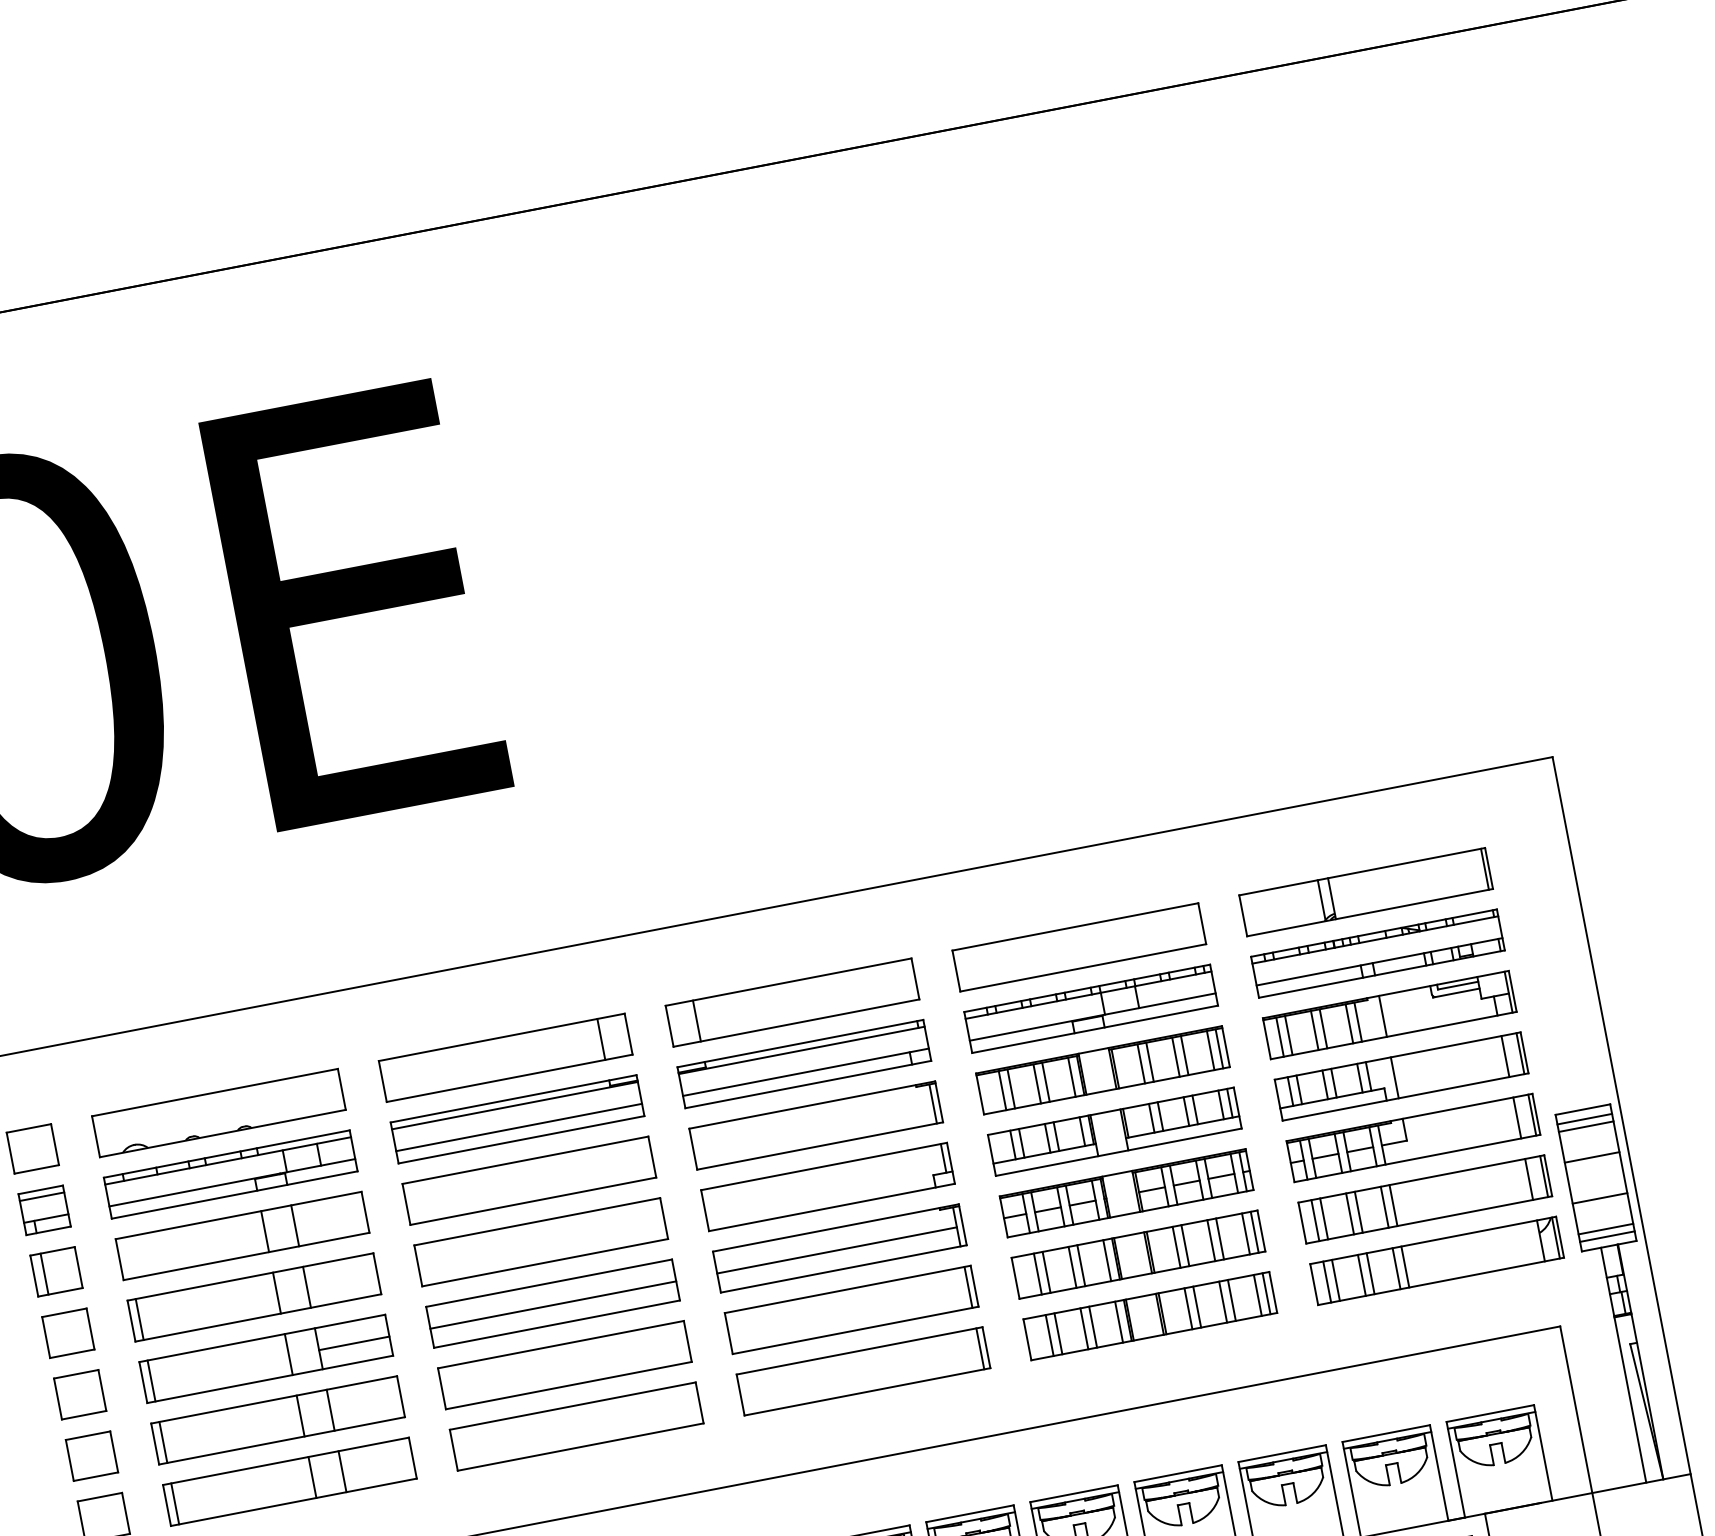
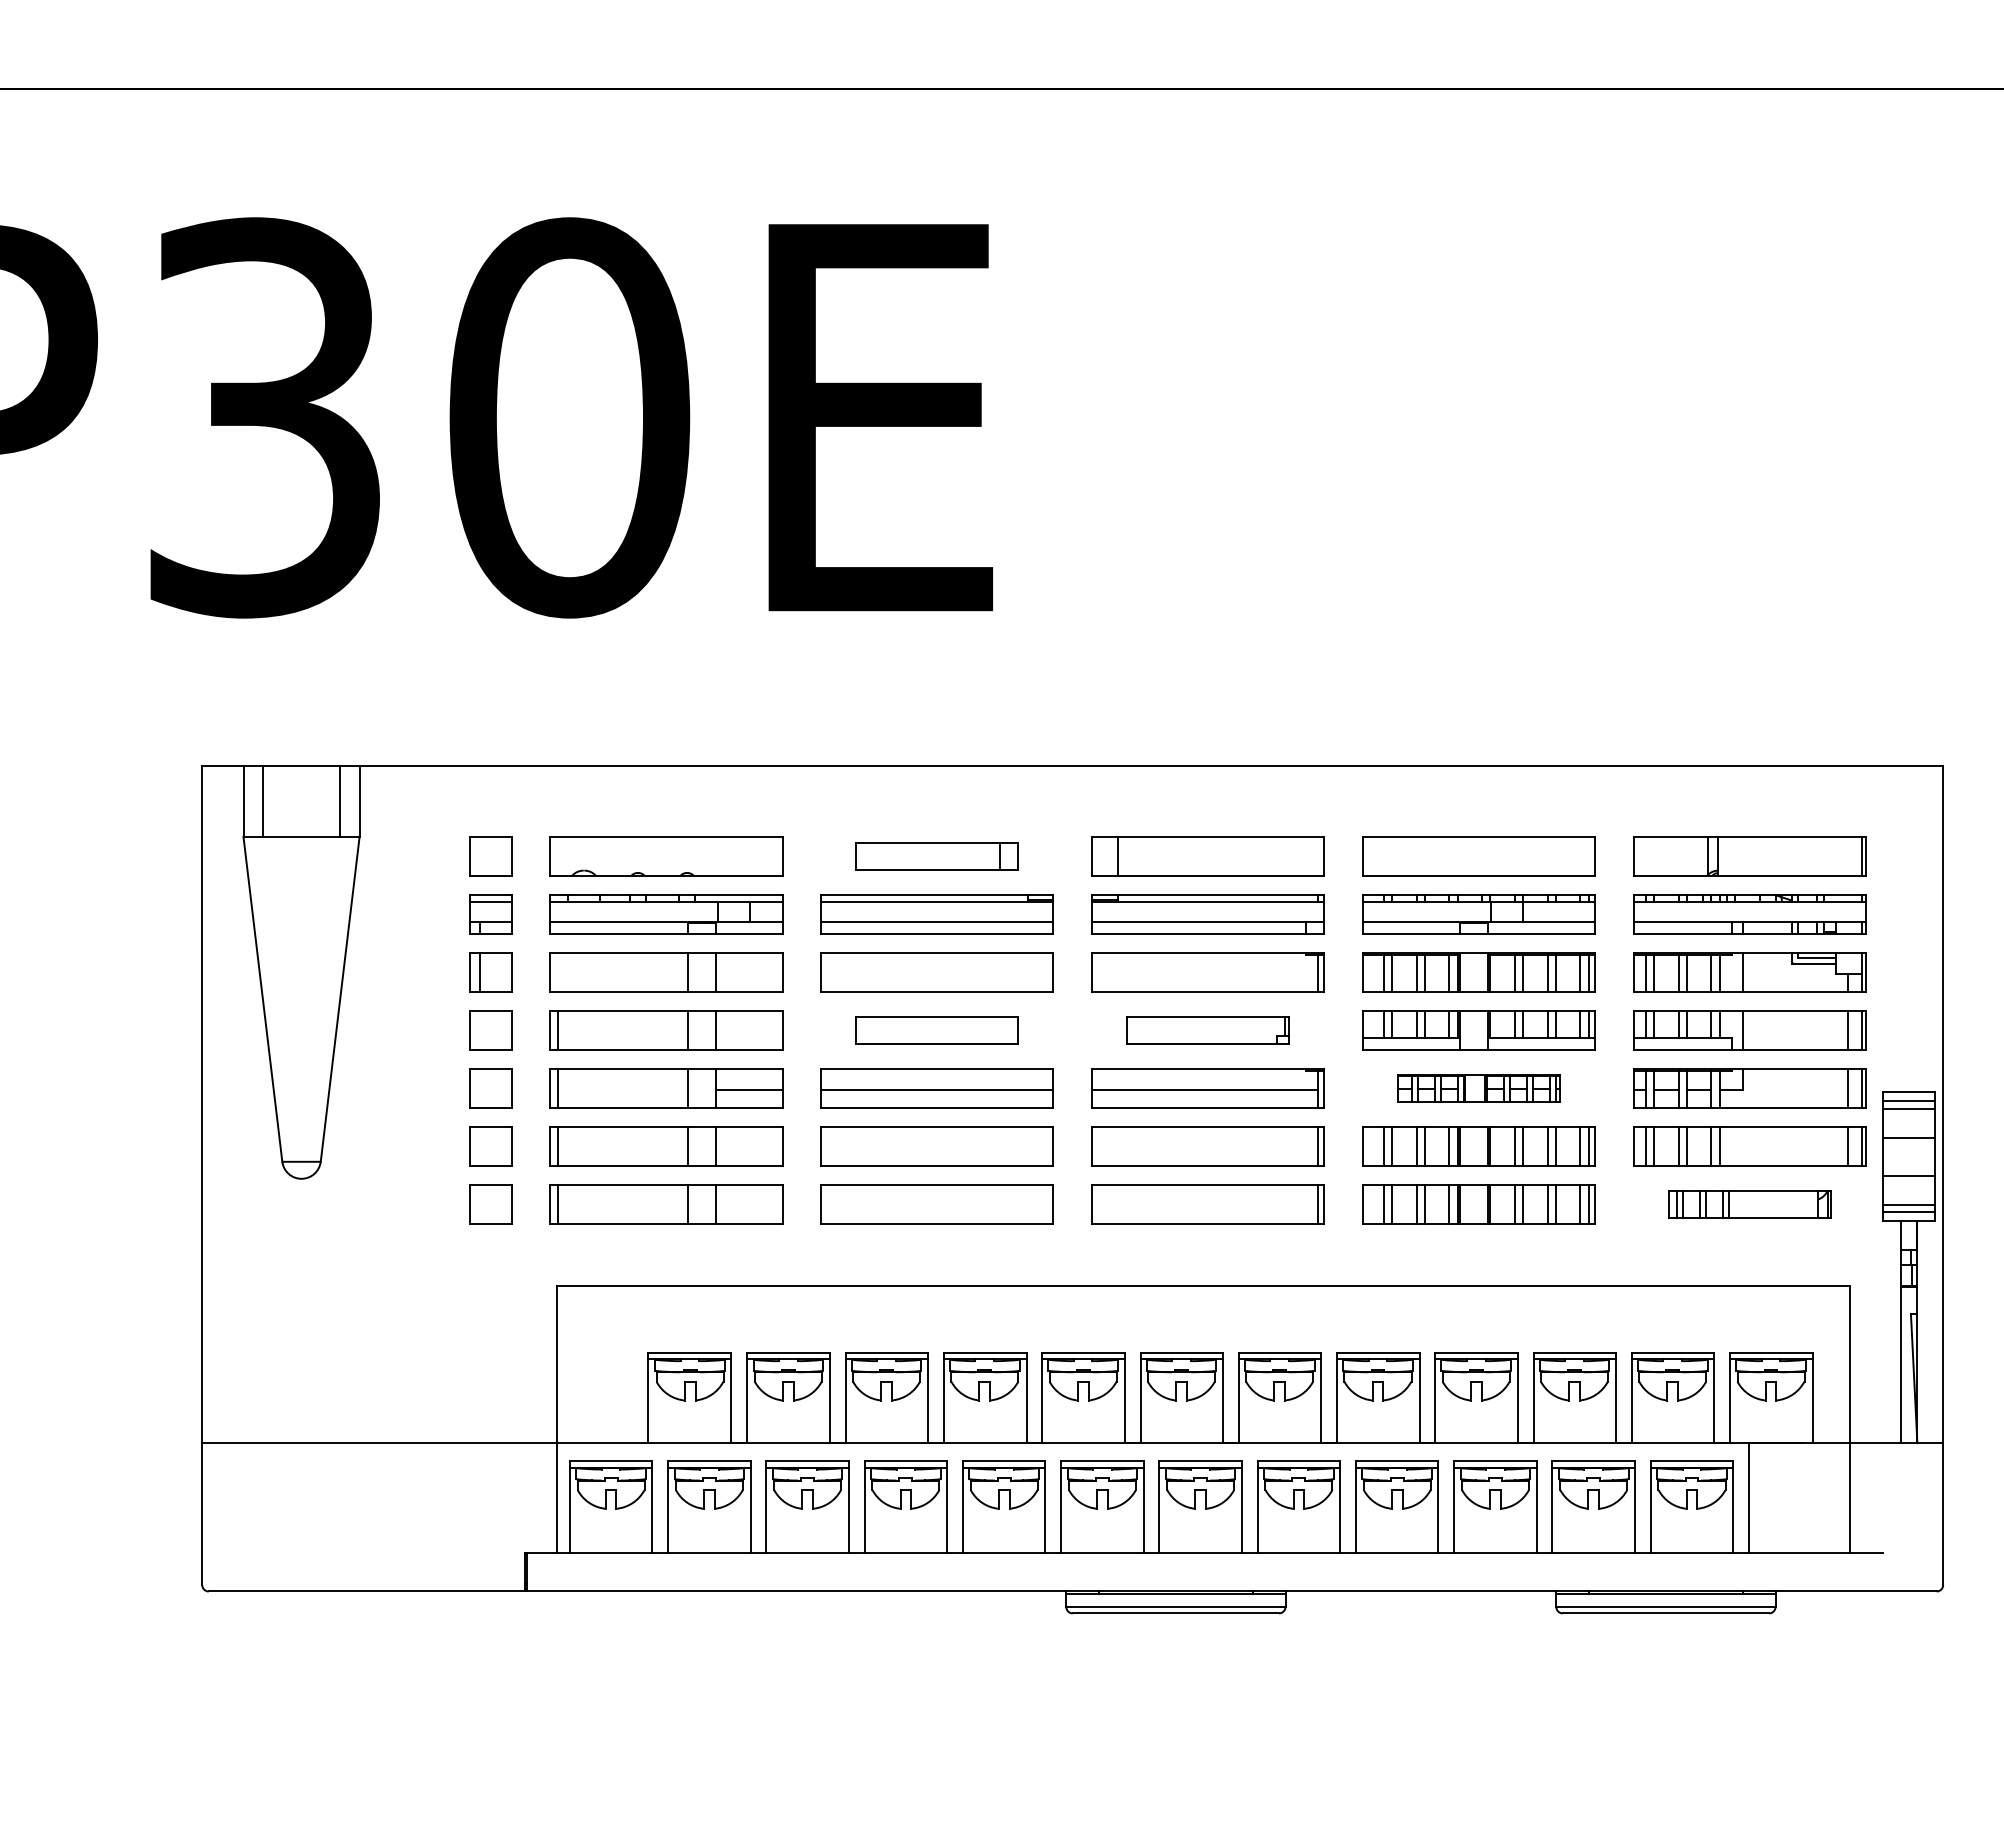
part: (504, 1058) -> (936, 856), size x0.7
part: (827, 1187) -> (1207, 1030), size x0.7
part: (1126, 1193) -> (1478, 1088), size x0.7
part: (540, 1242) -> (936, 1030), size x0.7
part: (1436, 1260) -> (1749, 1204), size x0.7

